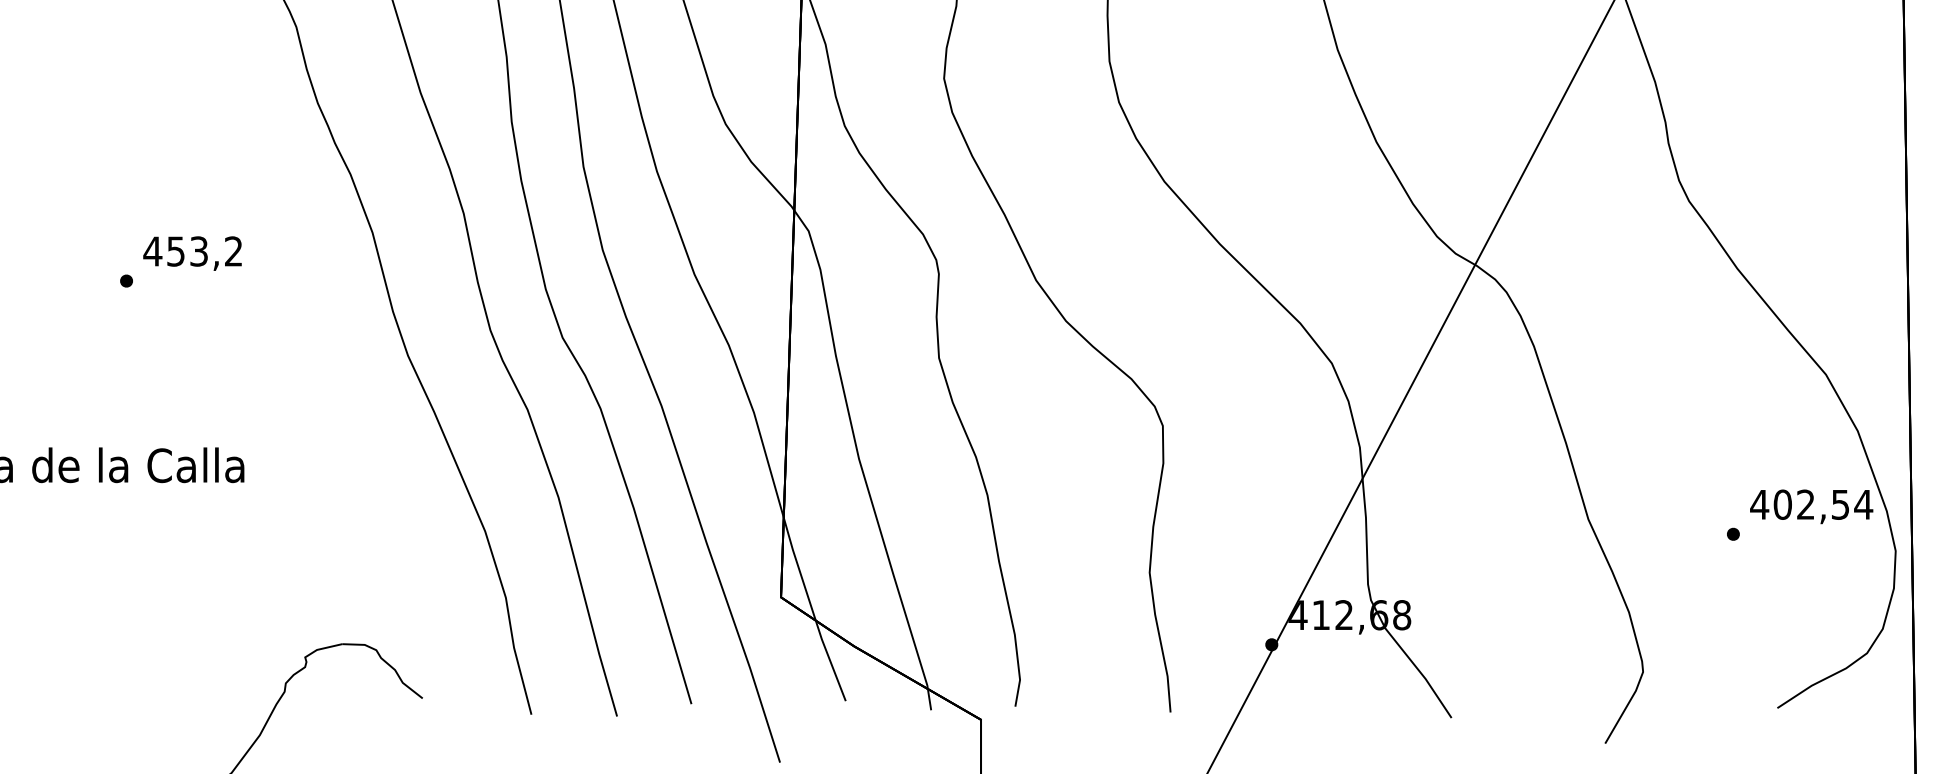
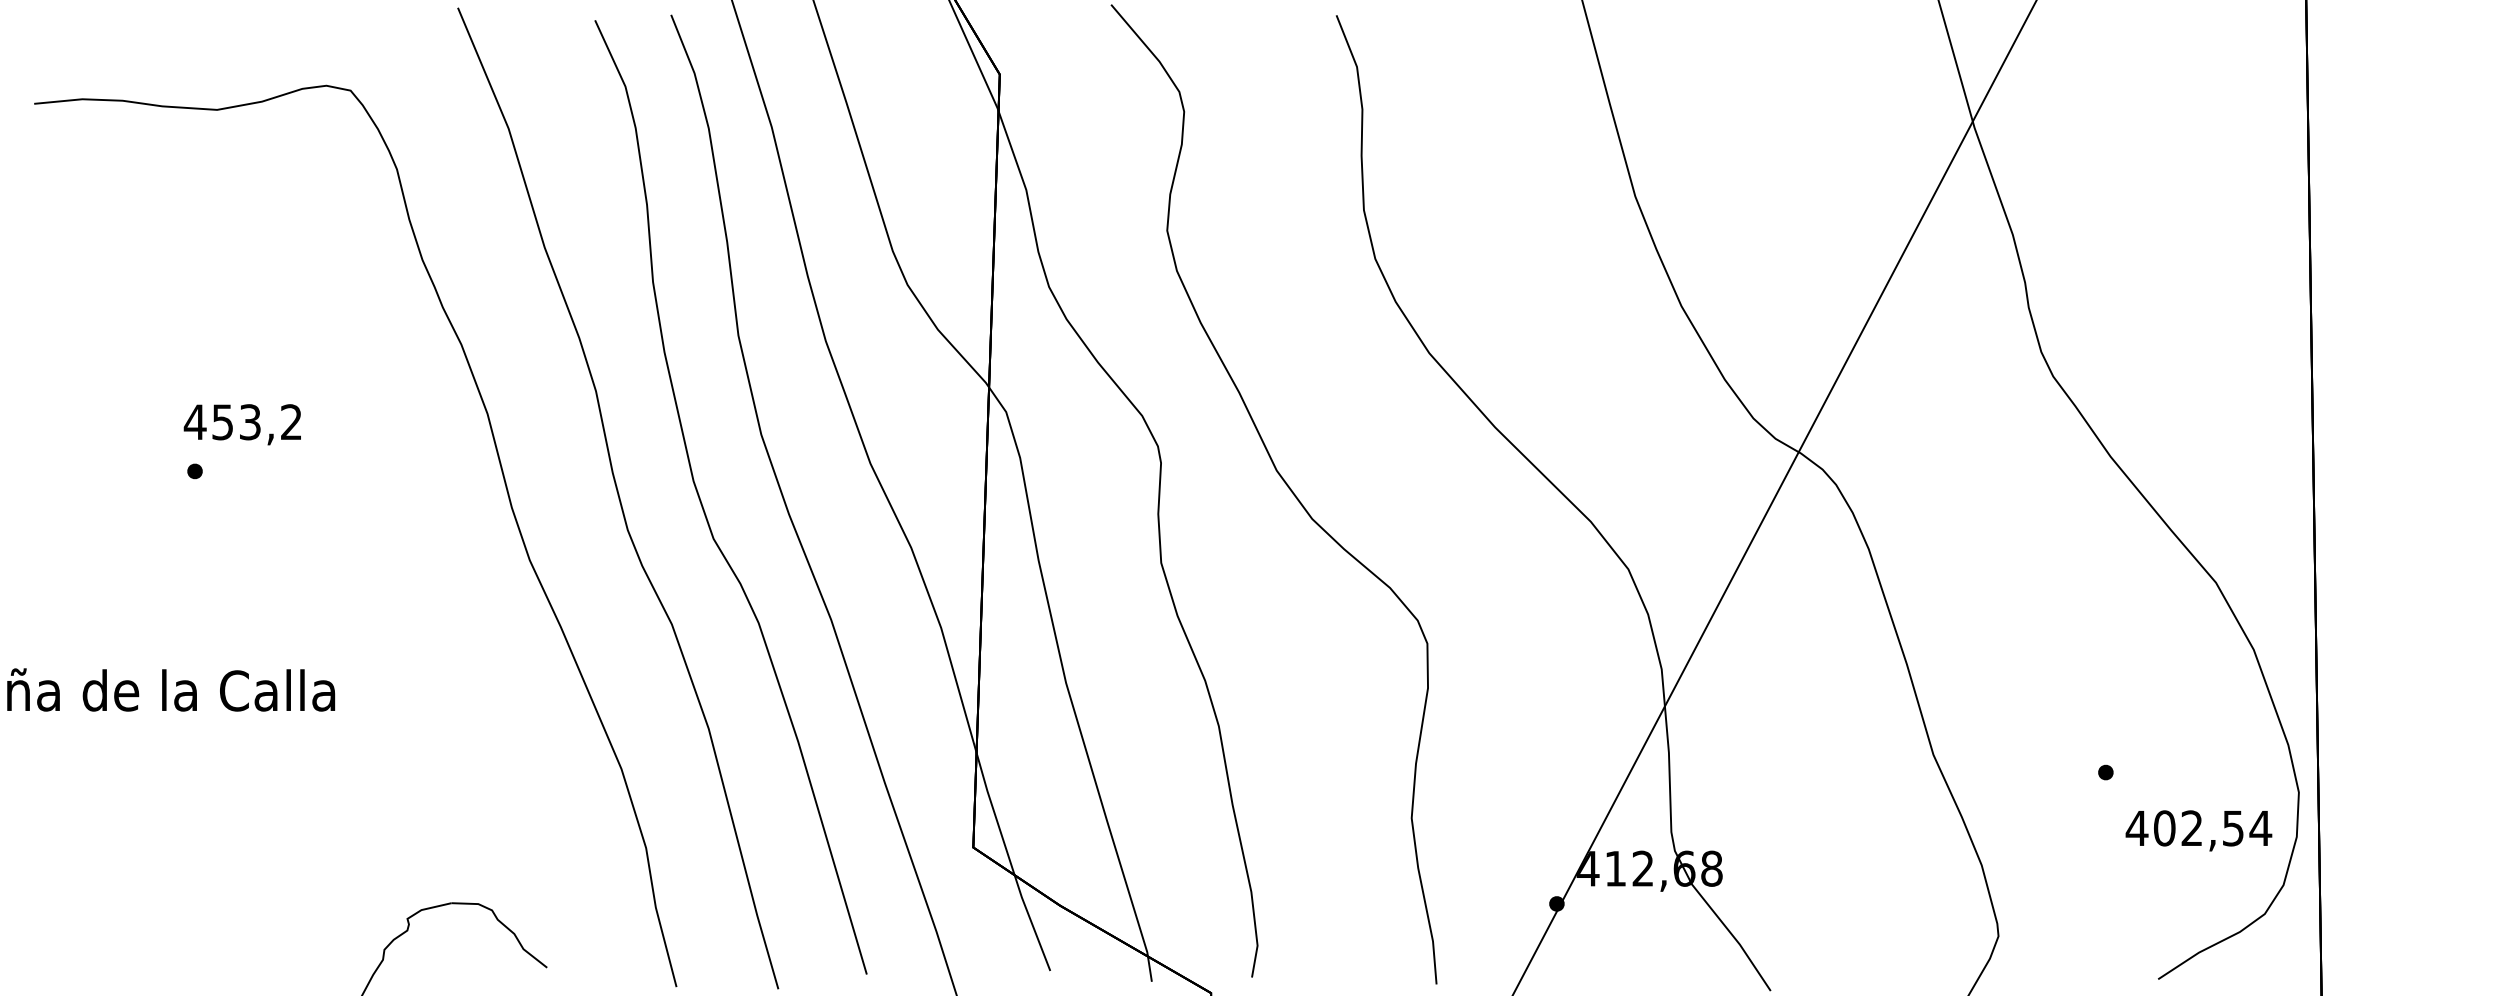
text: (191, 253) -> (241, 424), moved
text: (1811, 506) -> (2198, 830), moved

